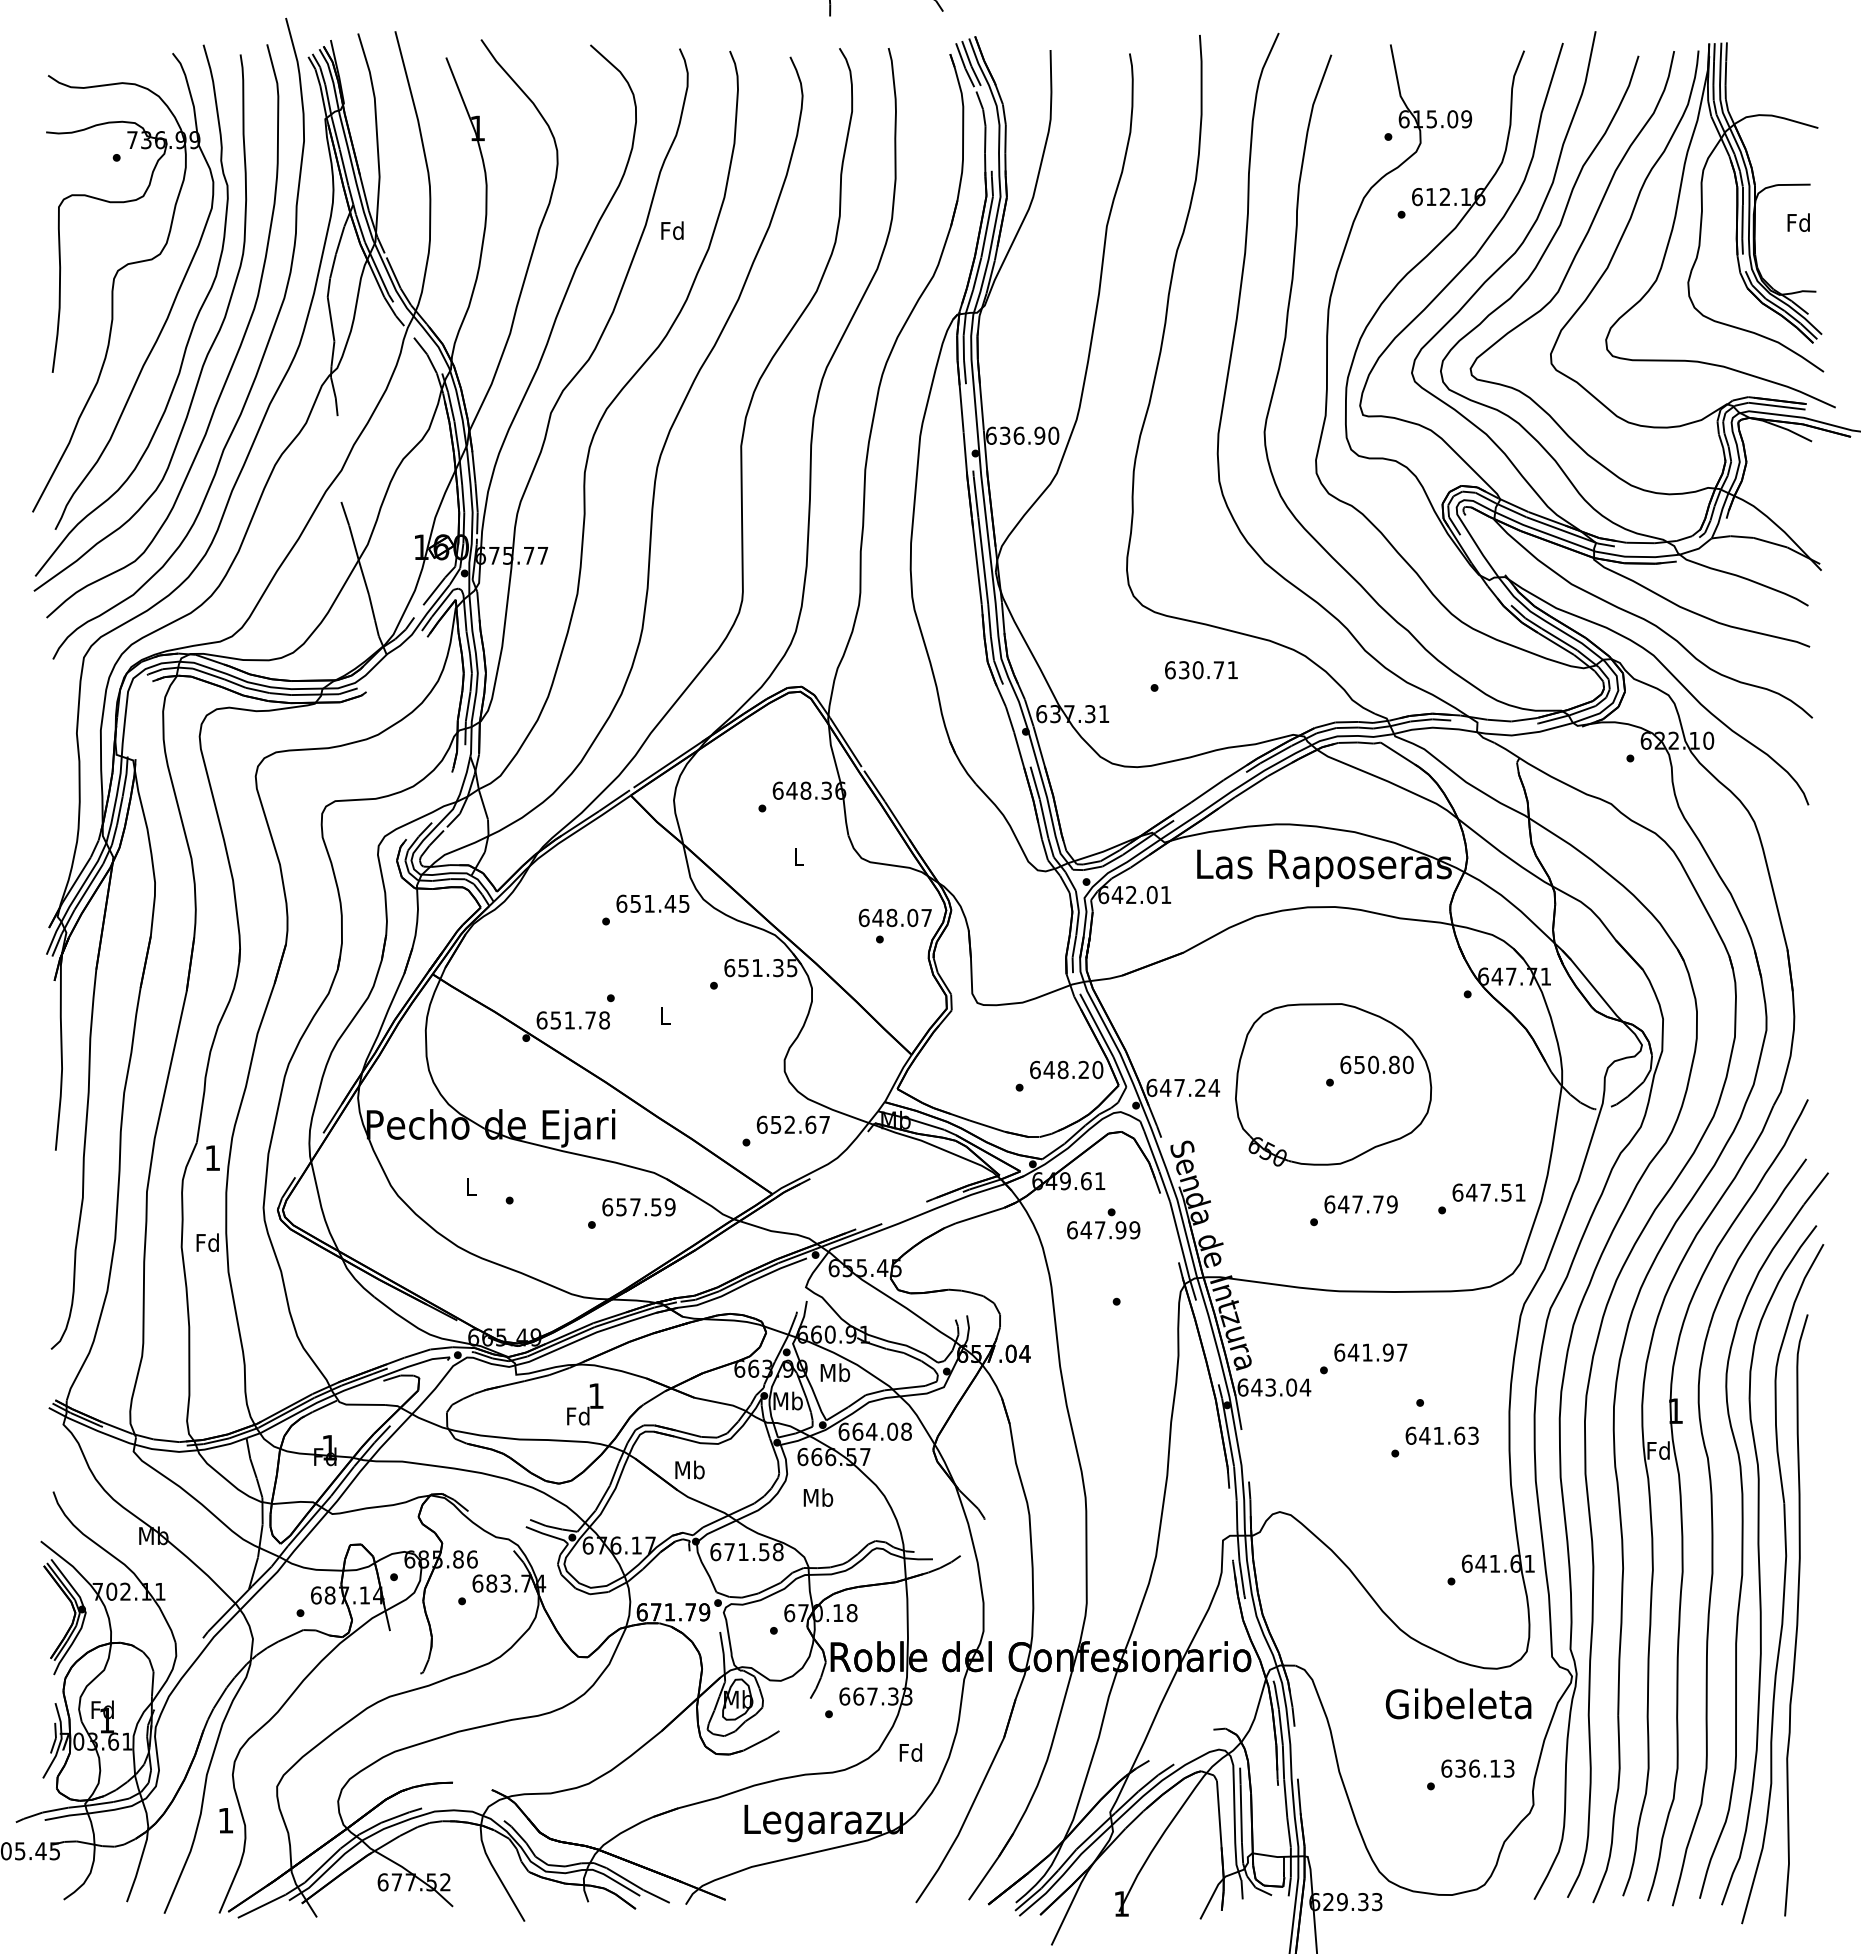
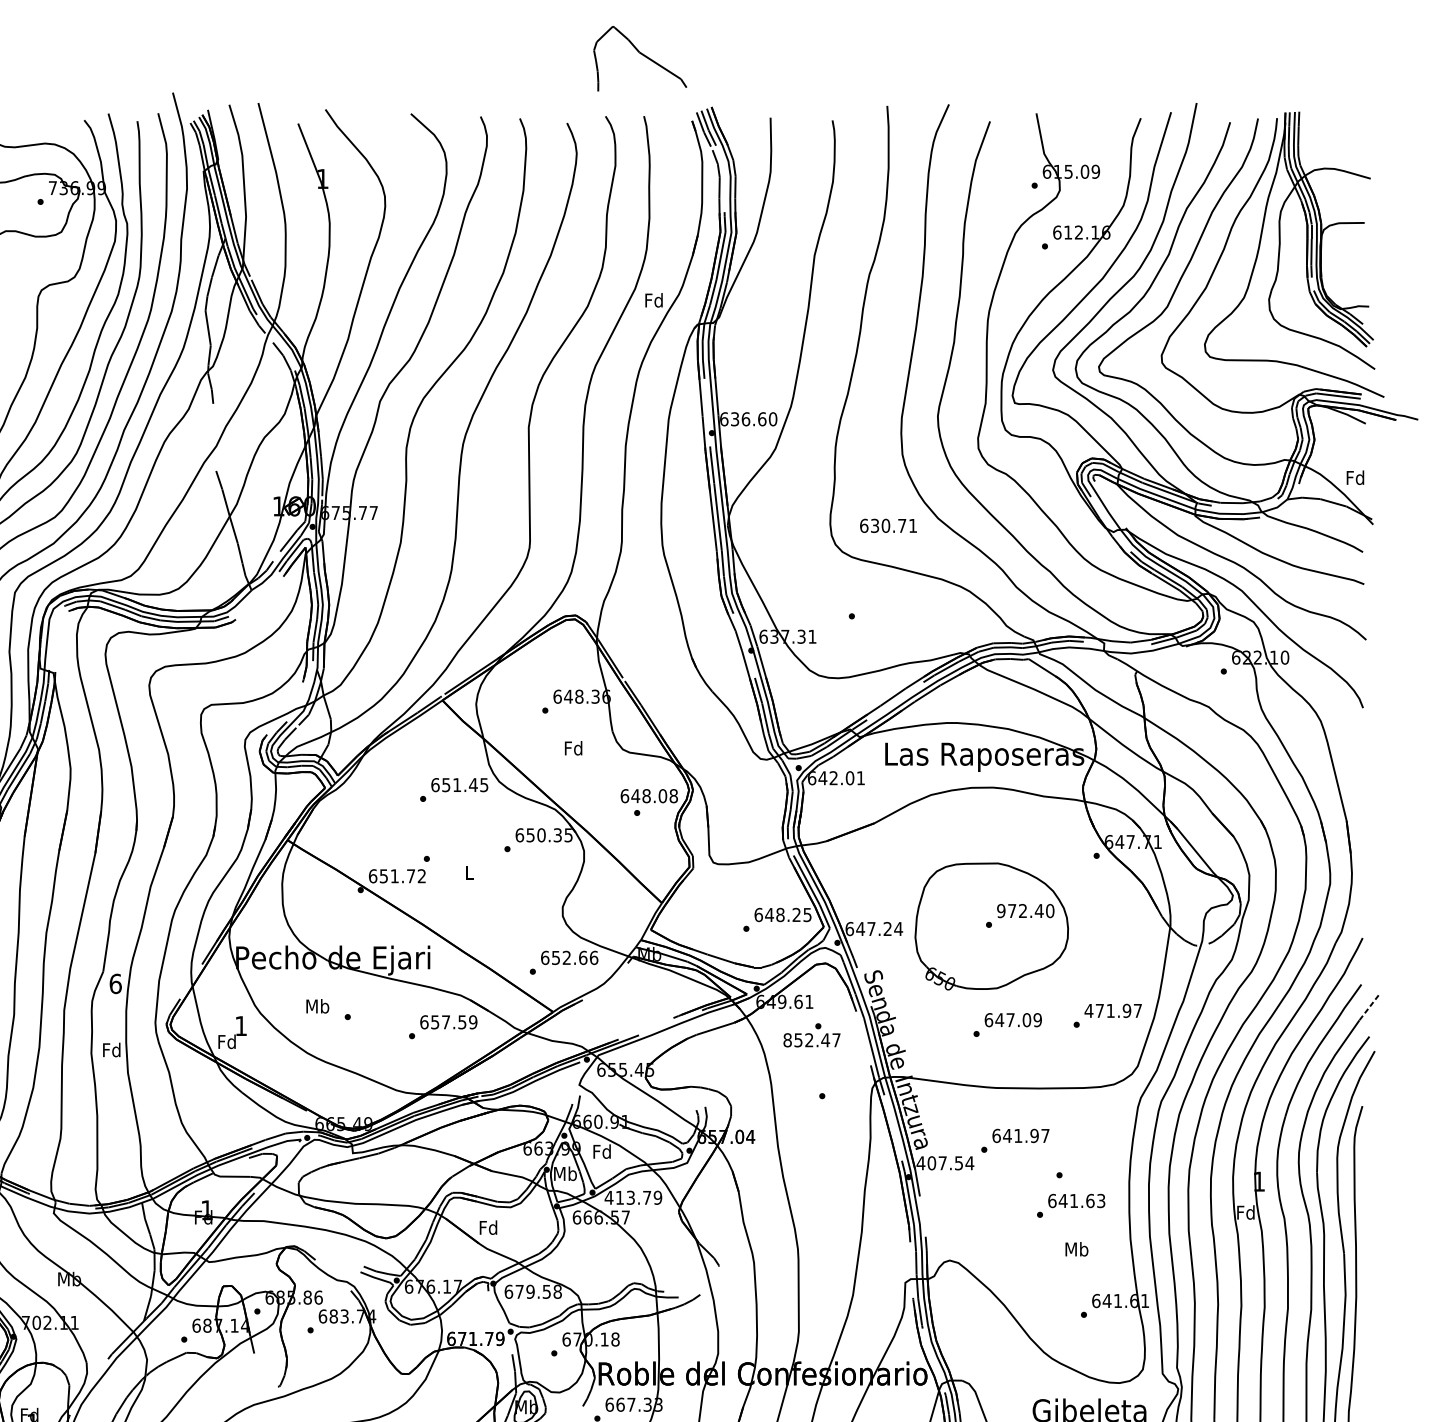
text: (1798, 222) -> (1355, 477), moved
text: (672, 230) -> (654, 300), moved
text: (1039, 435) -> (761, 419), 636.90 -> 636.60
text: (1201, 670) -> (888, 526), moved
text: (798, 856) -> (573, 748), L -> Fd
text: (926, 917) -> (673, 795), 648.07 -> 648.08
text: (757, 968) -> (541, 835), 651.35 -> 650.35
text: (604, 1020) -> (421, 876), 651.78 -> 651.72
text: (1370, 1064) -> (1020, 910), 650.80 -> 972.40
text: (1097, 1069) -> (807, 914), 648.20 -> 648.25
text: (824, 1124) -> (593, 957), 652.67 -> 652.66
text: (212, 1158) -> (115, 984), 1 -> 6
text: (470, 1186) -> (317, 1006), L -> Mb
line: (1815, 1189) -> (1368, 1008), solid -> dashed
text: (1488, 1192) -> (1112, 1010), 647.51 -> 471.97
text: (1378, 1204) -> (1026, 1020), 647.79 -> 647.09
text: (1103, 1230) -> (811, 1040), 647.99 -> 852.47
text: (835, 1372) -> (602, 1151), Mb -> Fd
text: (1267, 1387) -> (940, 1163), 643.04 -> 407.54
text: (585, 1404) -> (232, 1032), moved
text: (874, 1431) -> (632, 1197), 664.08 -> 413.79
text: (689, 1469) -> (488, 1227), Mb -> Fd
text: (818, 1497) -> (1076, 1249), moved
text: (743, 1552) -> (530, 1292), 671.58 -> 679.58

